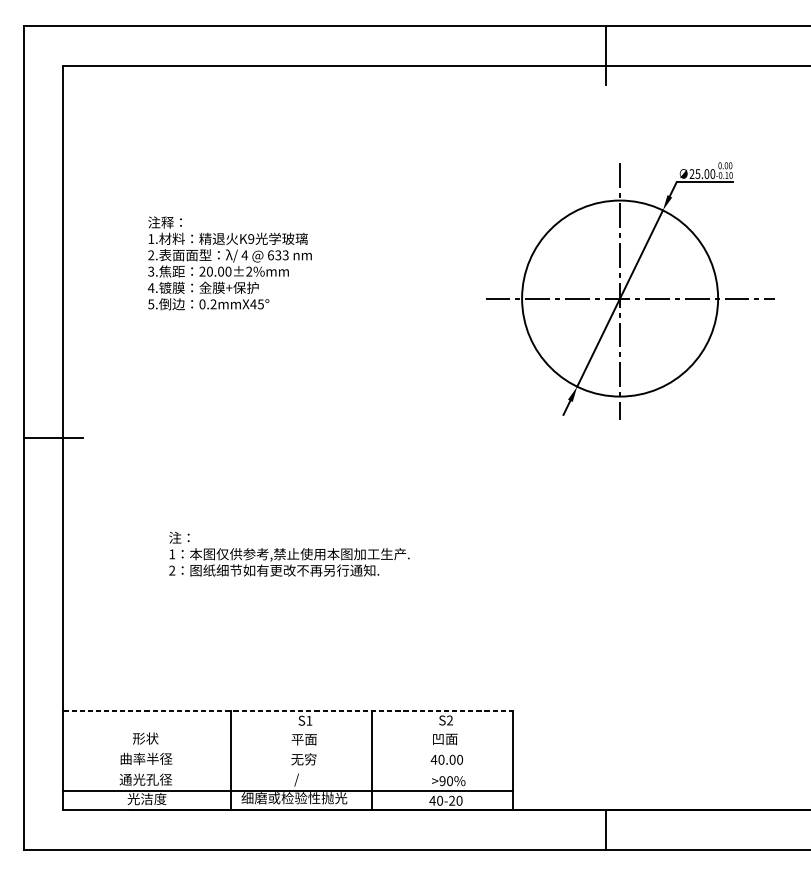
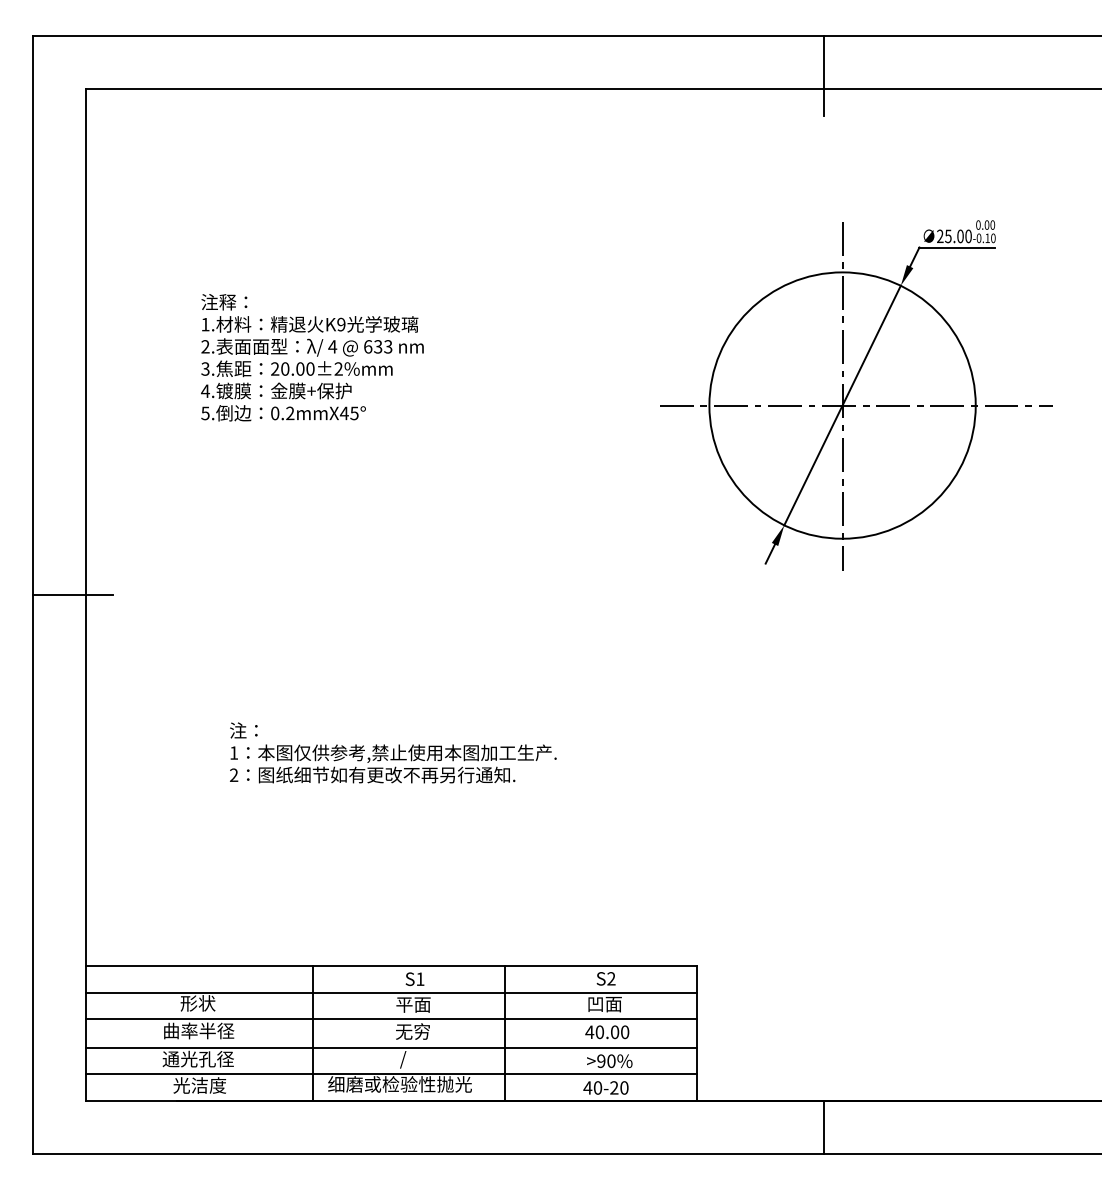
line: (288, 711) -> (392, 966), dashed -> solid
line: (288, 730) -> (391, 992), added
line: (288, 750) -> (391, 1019), added
line: (288, 771) -> (391, 1047), added

